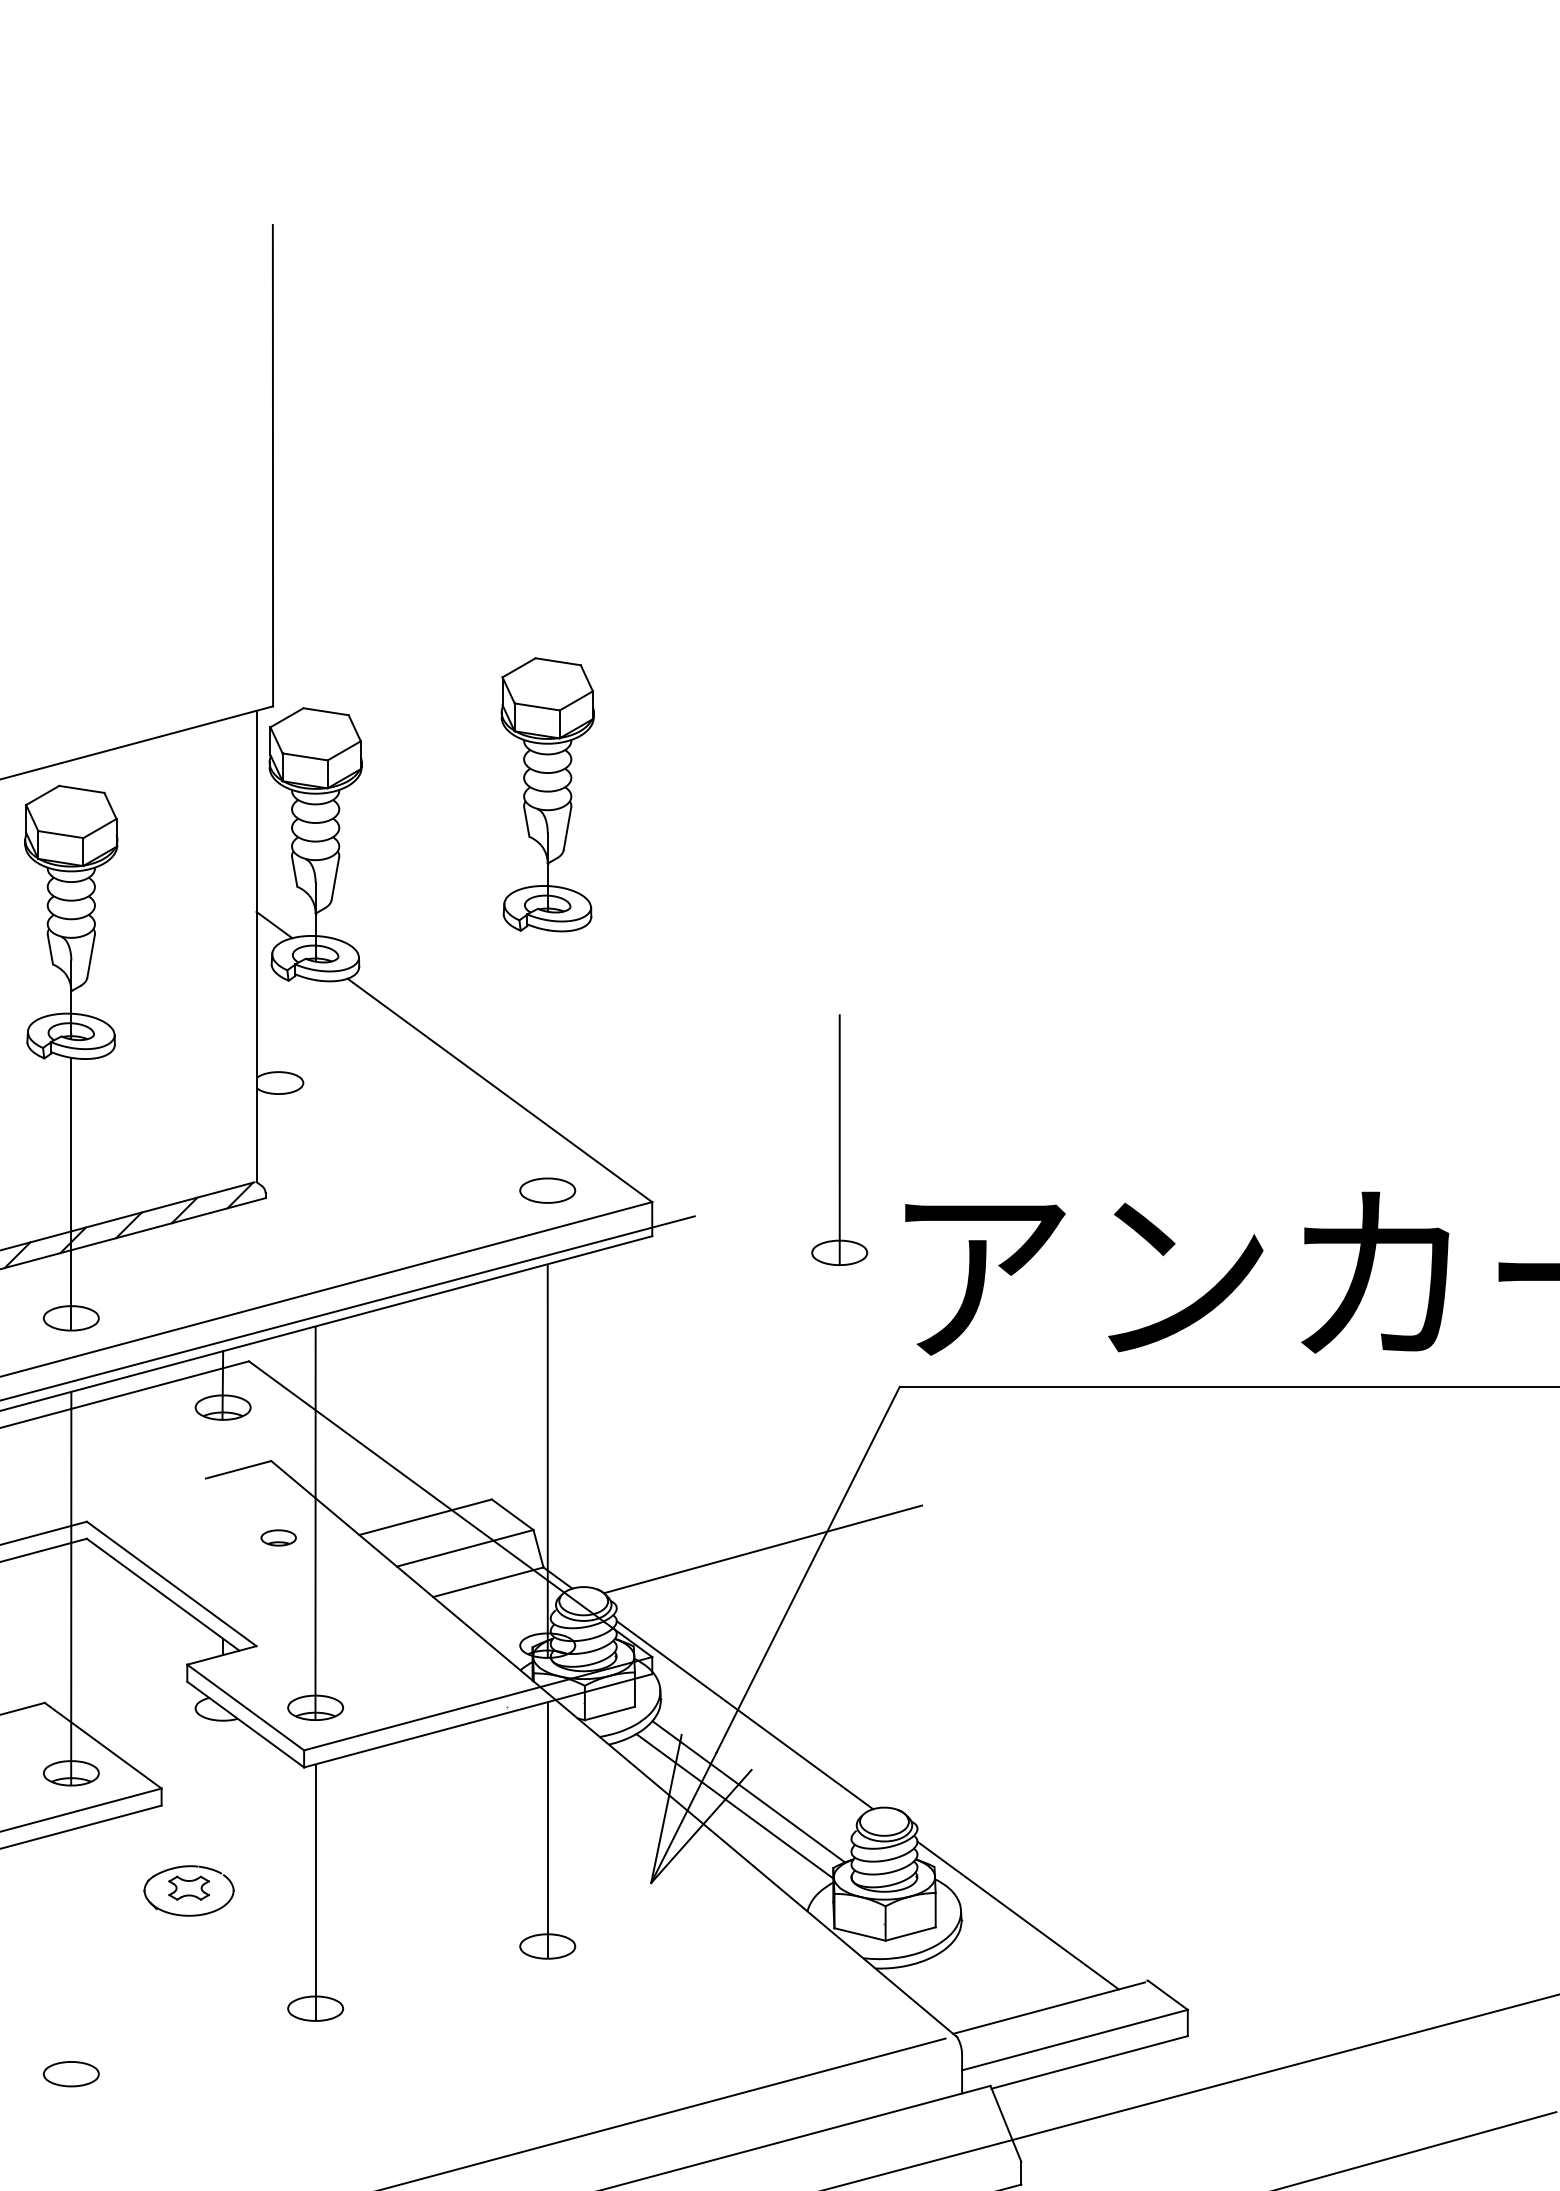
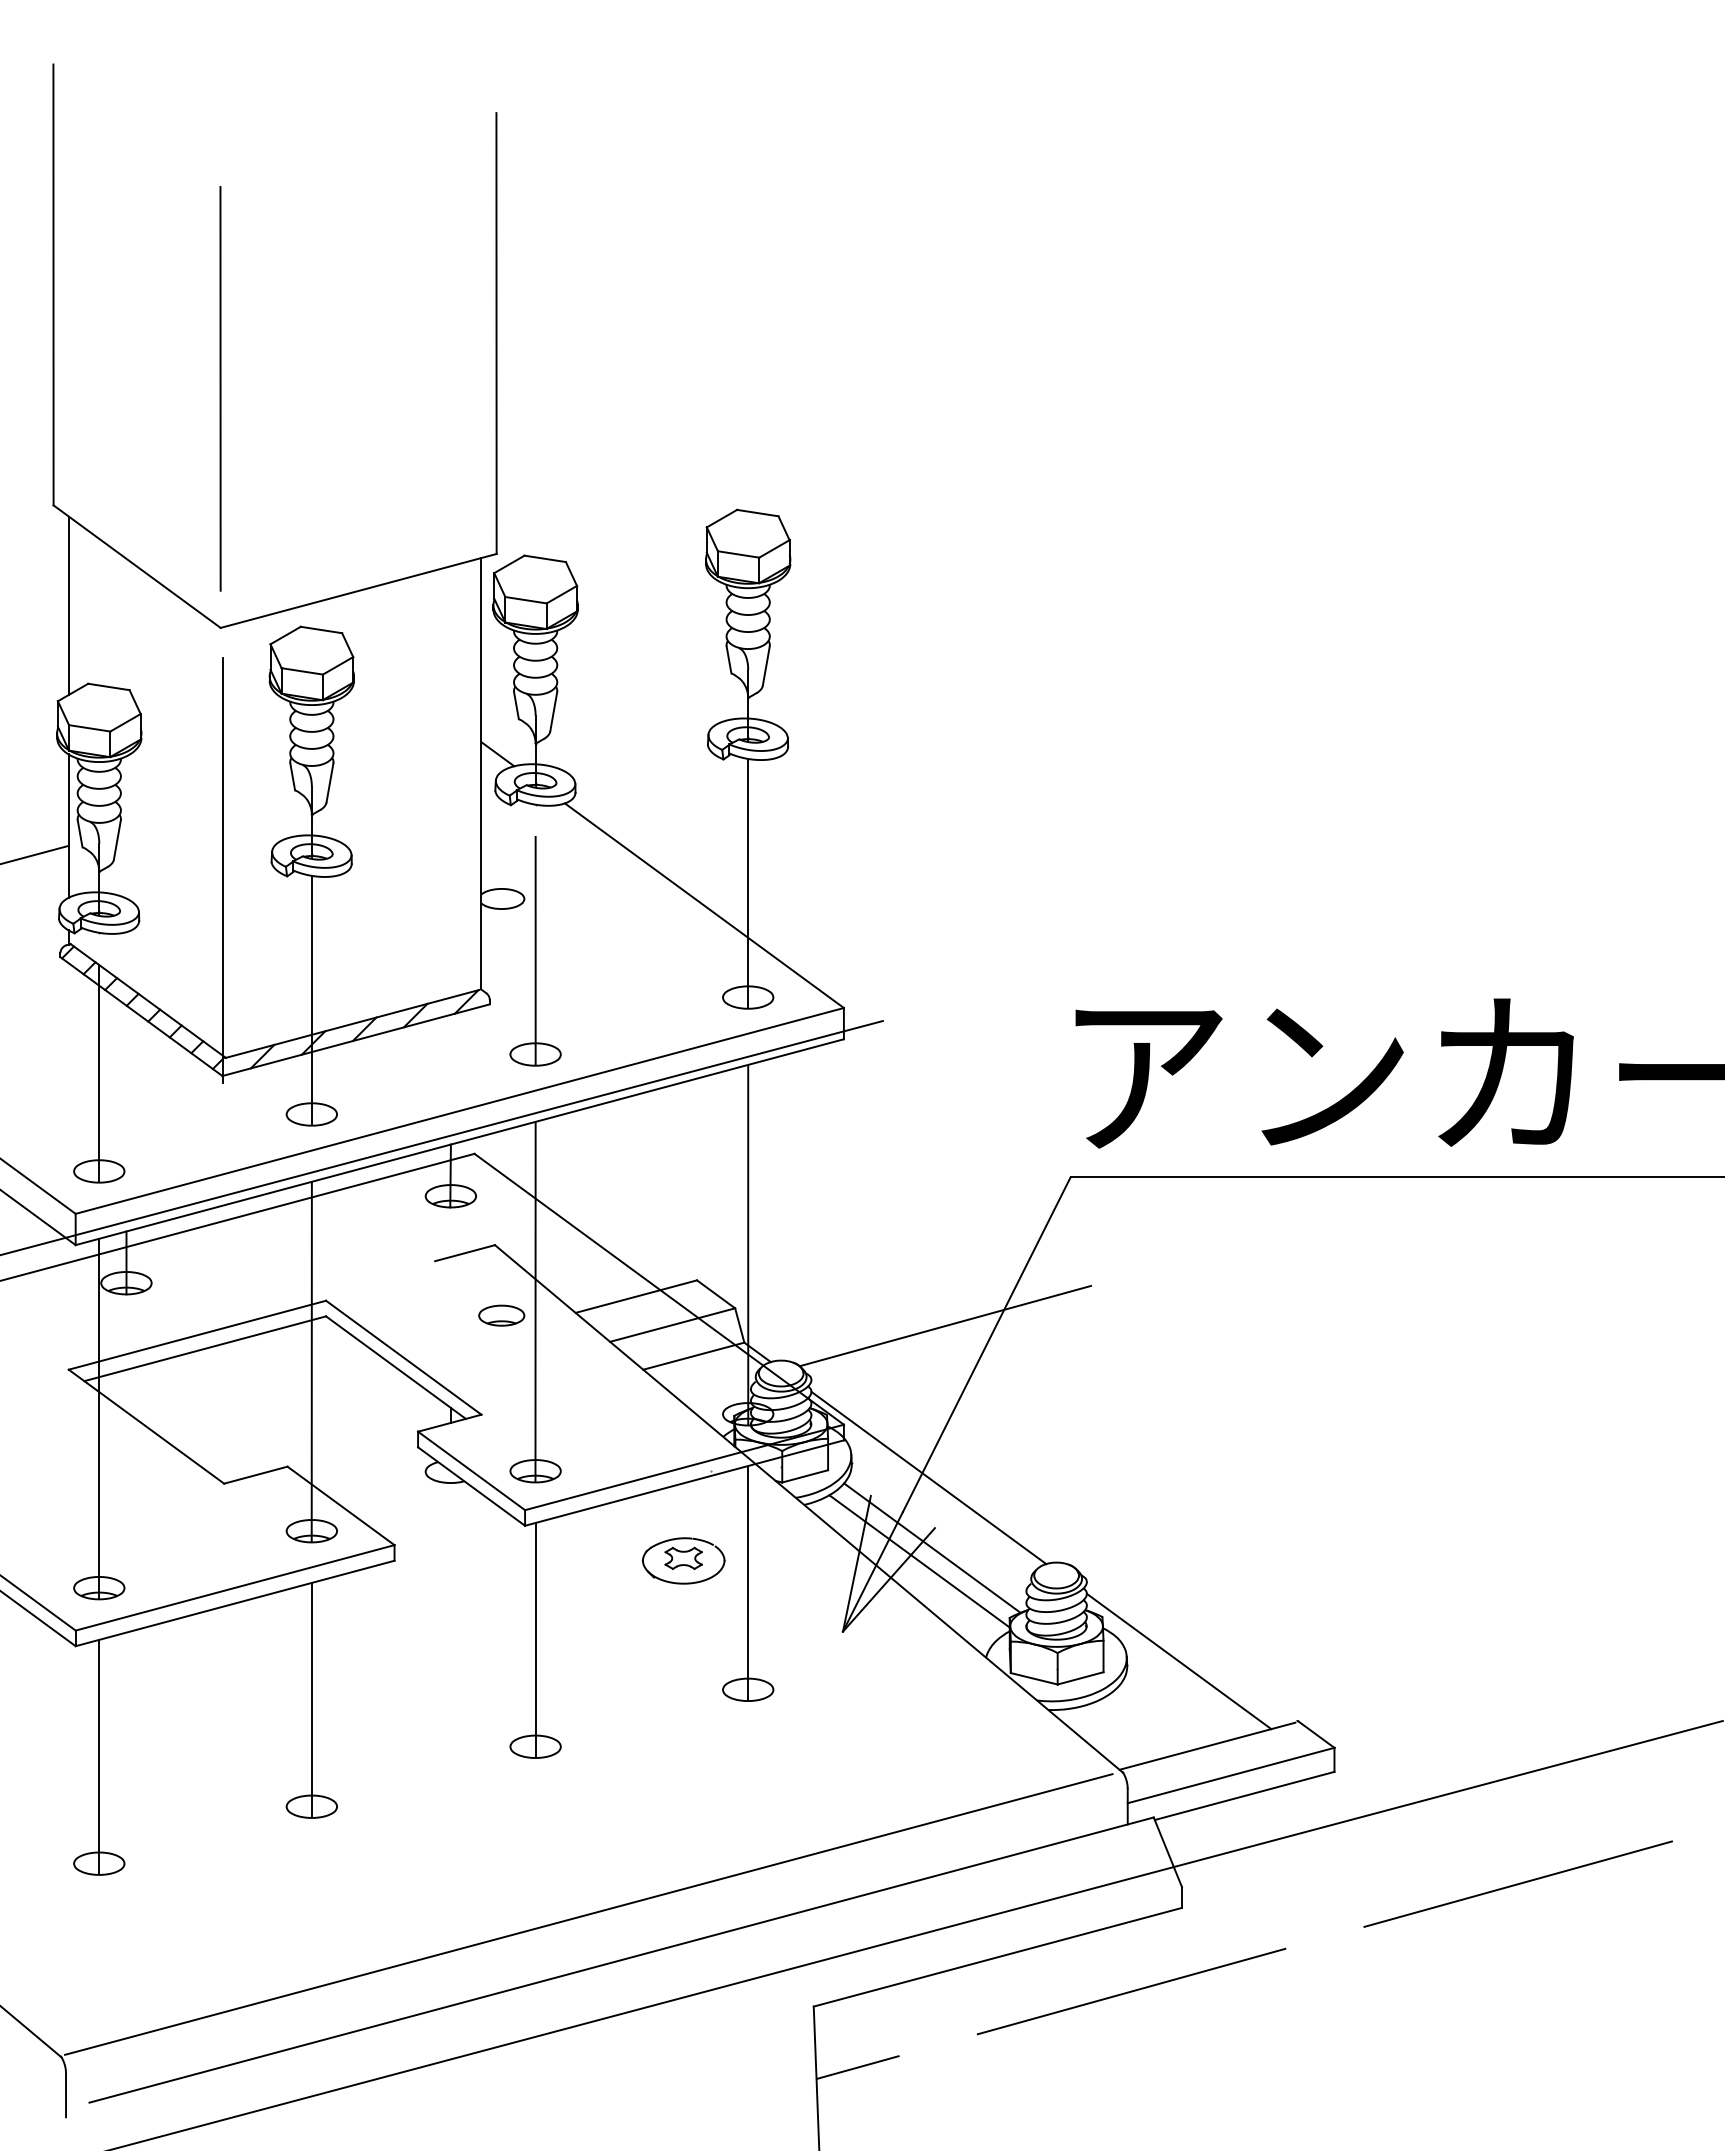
line: (548, 1066) -> (748, 883), added
part: (839, 1140) -> (535, 951), moved
part: (278, 1537) -> (501, 1315), size x1.43
part: (188, 1890) -> (683, 1560), moved
line: (70, 1957) -> (311, 1699), added

